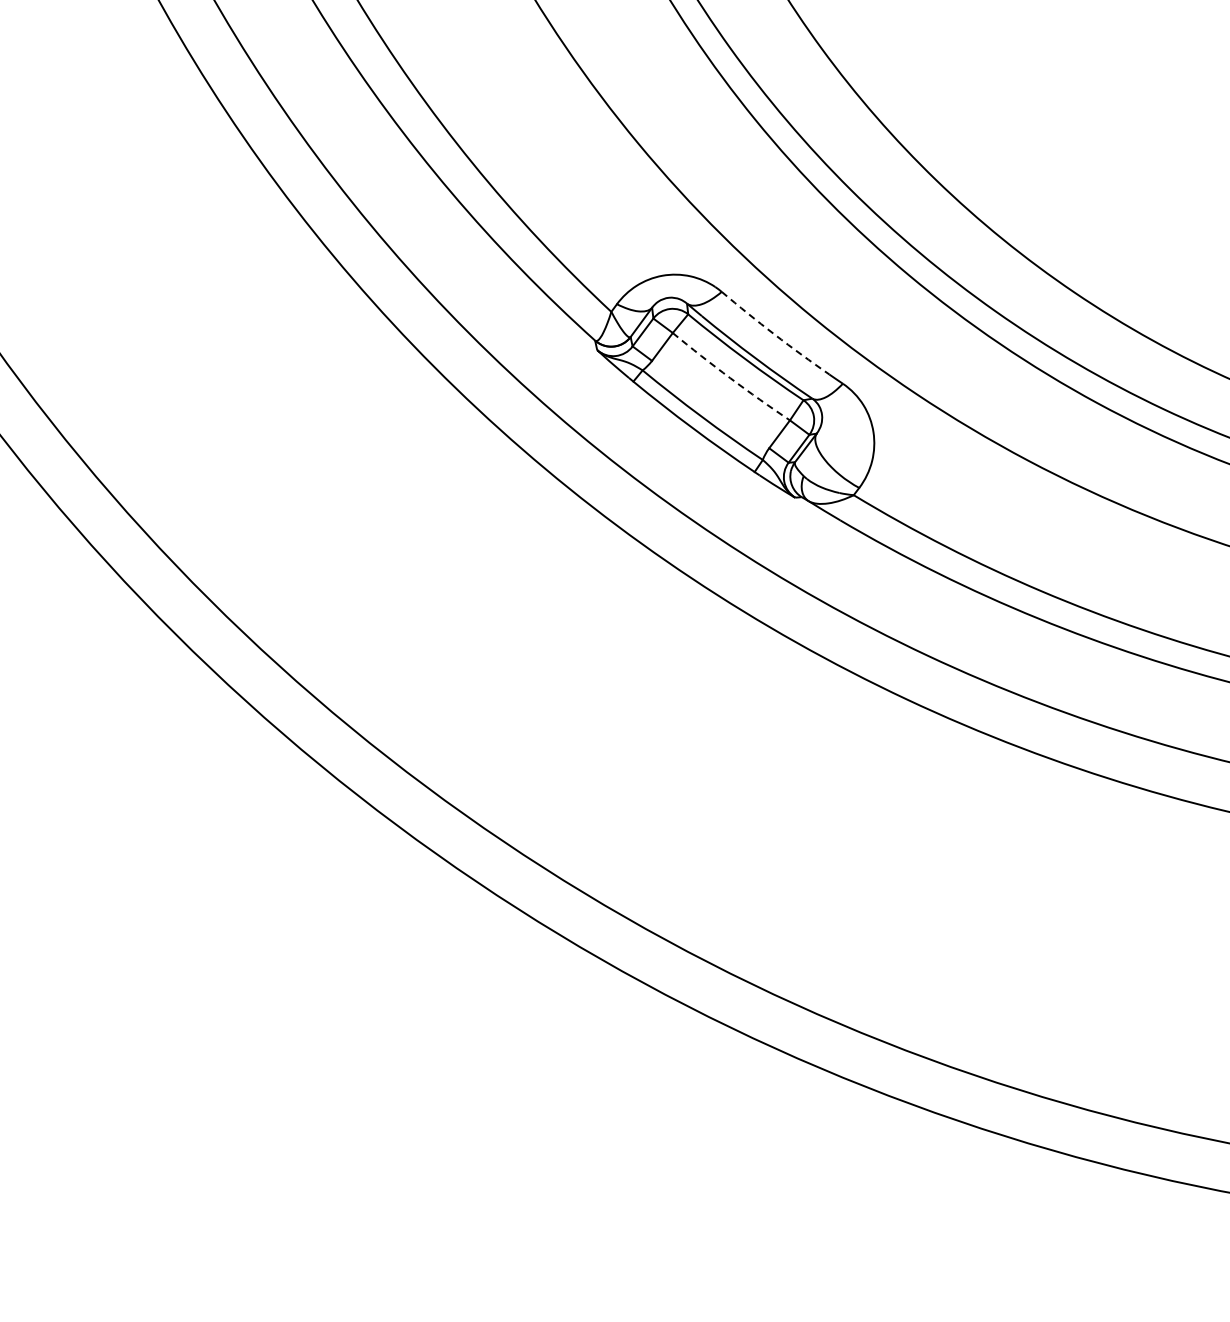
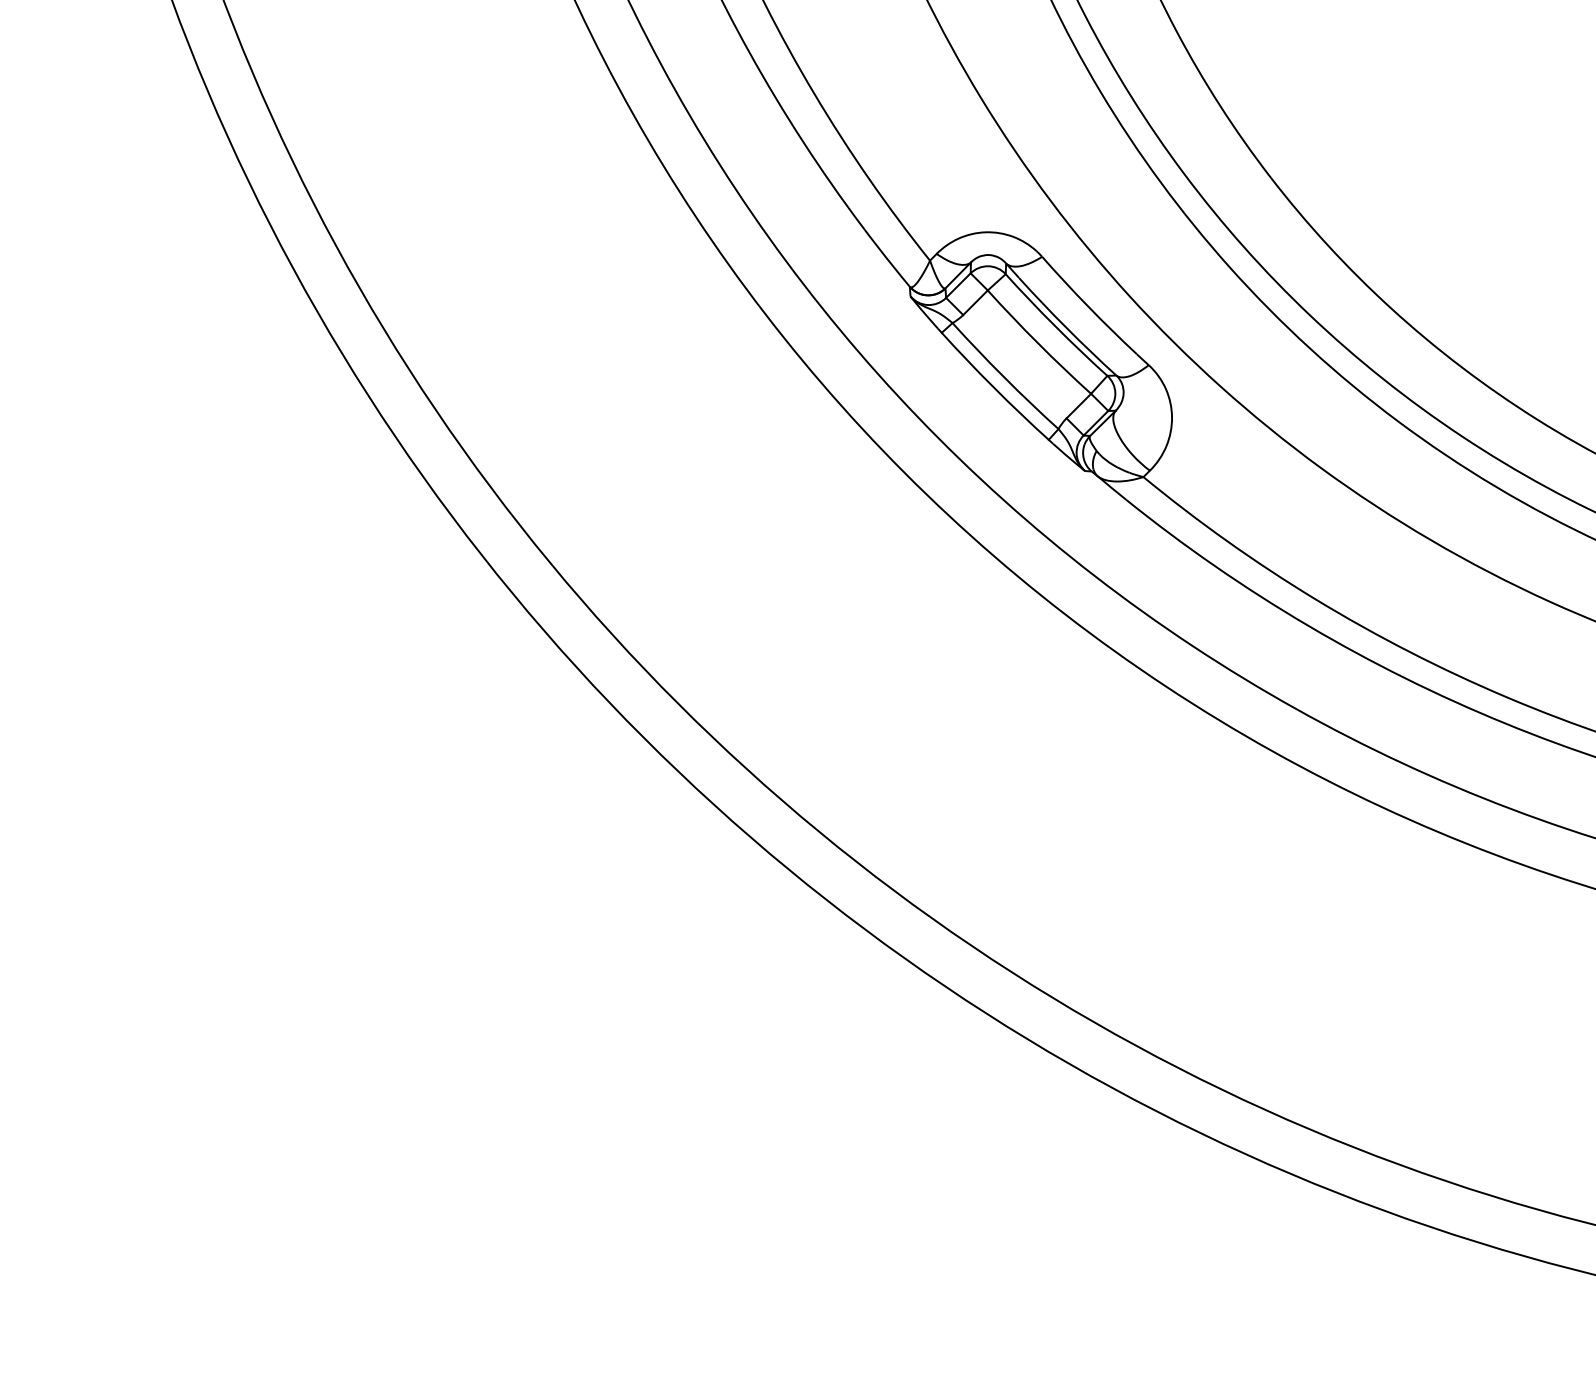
arc: (774, 334) -> (1088, 306), dashed -> solid
arc: (730, 378) -> (1038, 343), dashed -> solid

